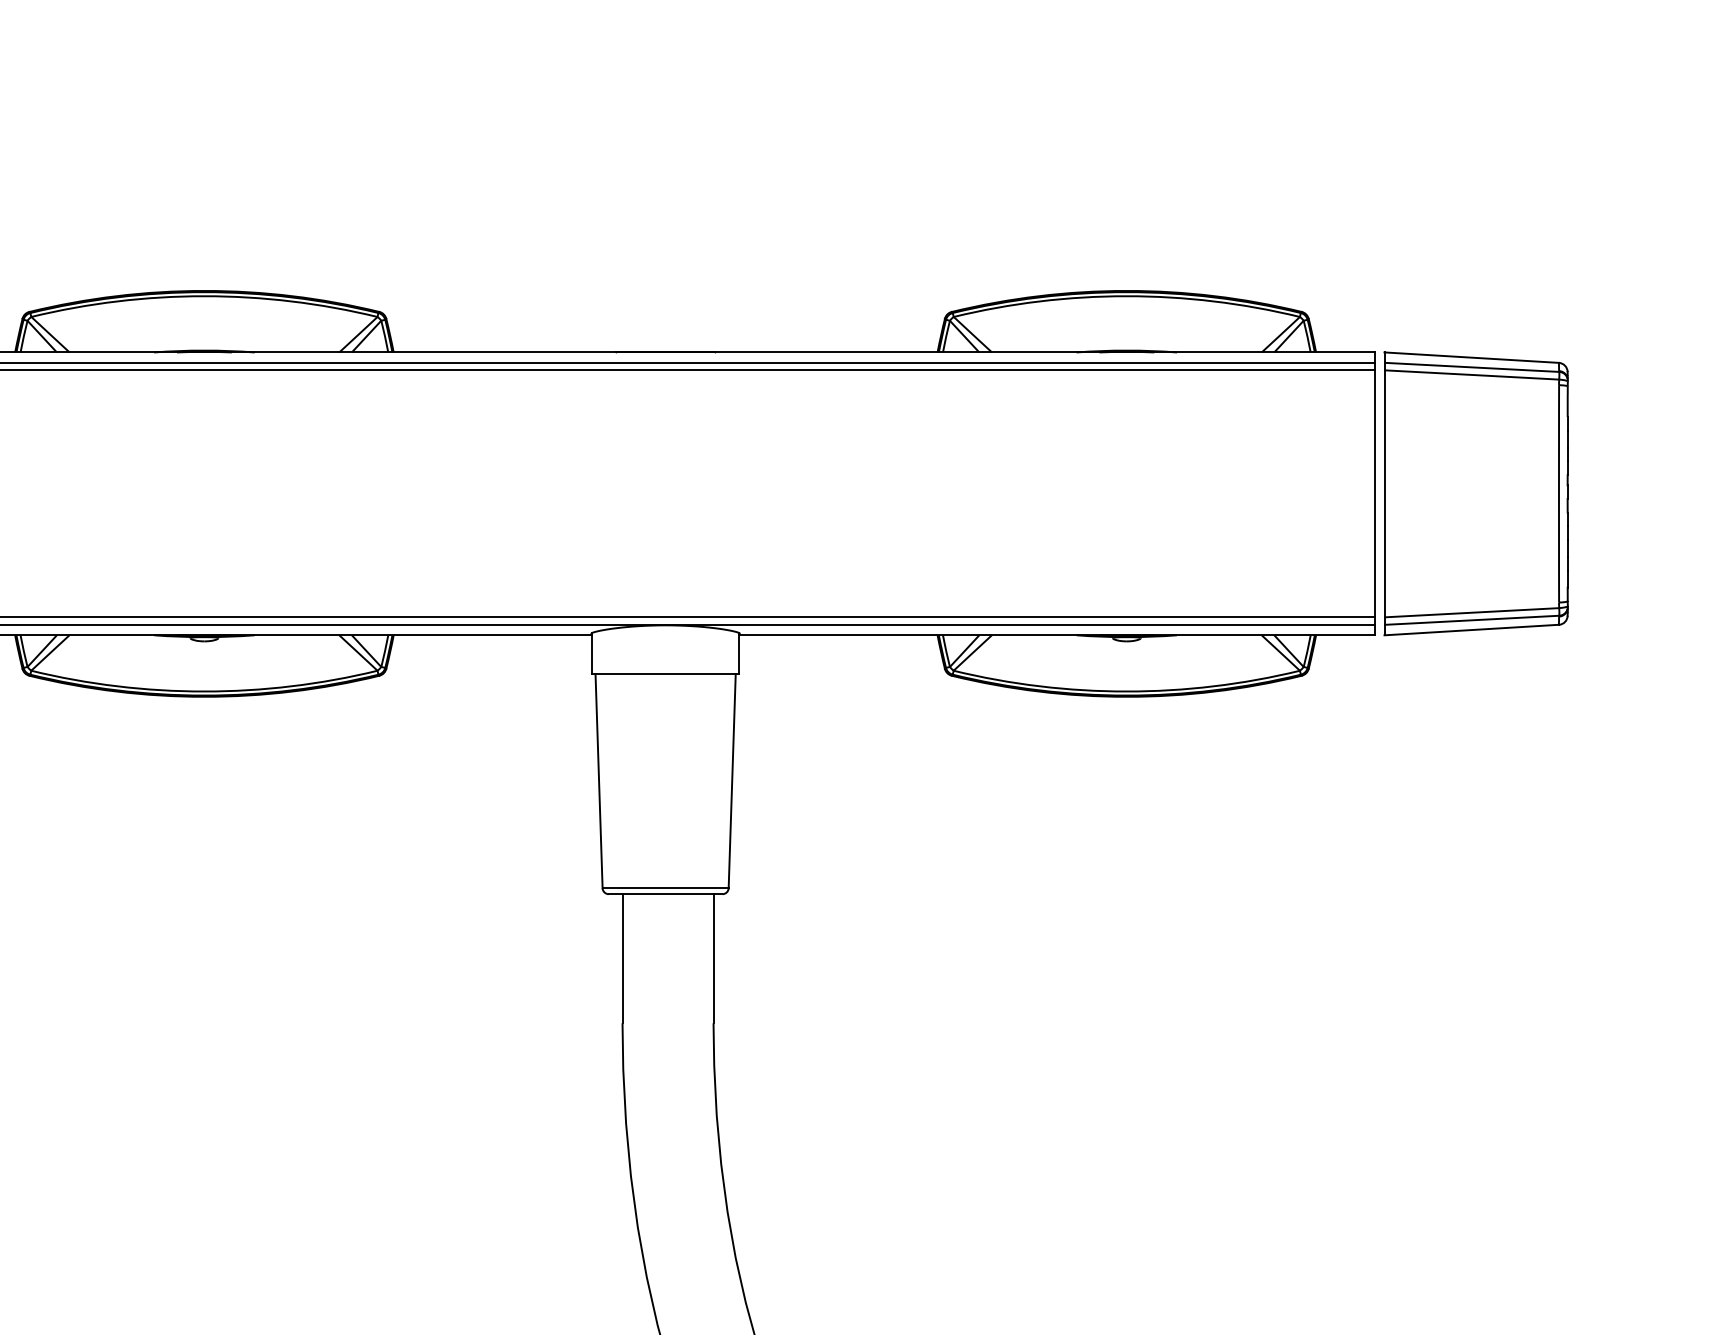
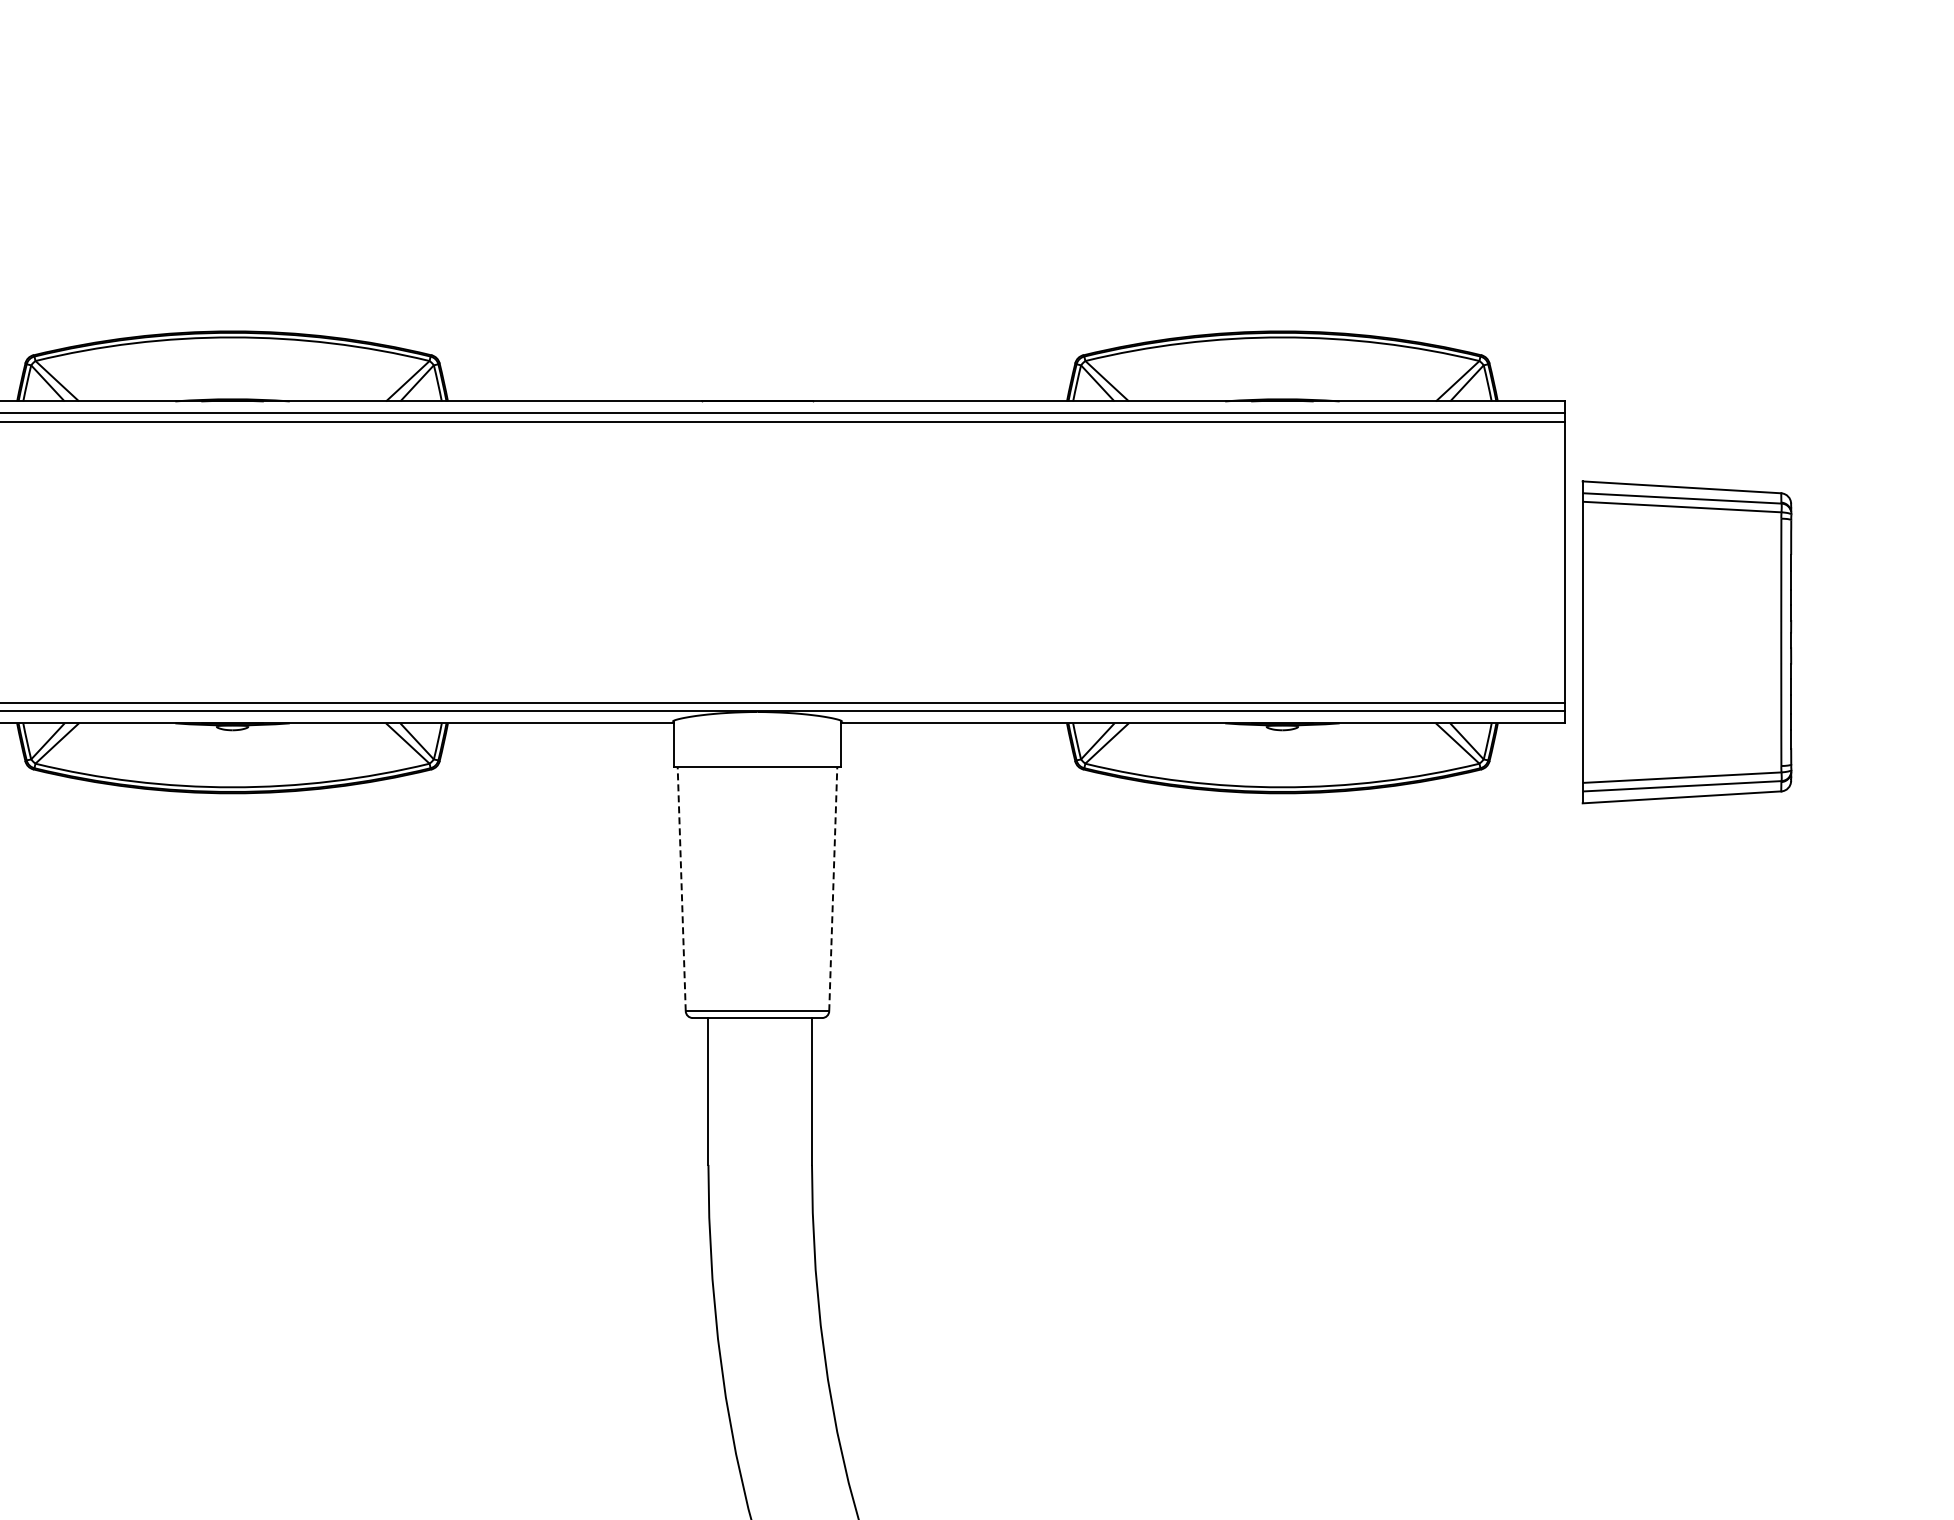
part: (1475, 493) -> (1686, 642), moved
line: (598, 781) -> (681, 889), solid -> dashed
line: (732, 781) -> (833, 889), solid -> dashed

